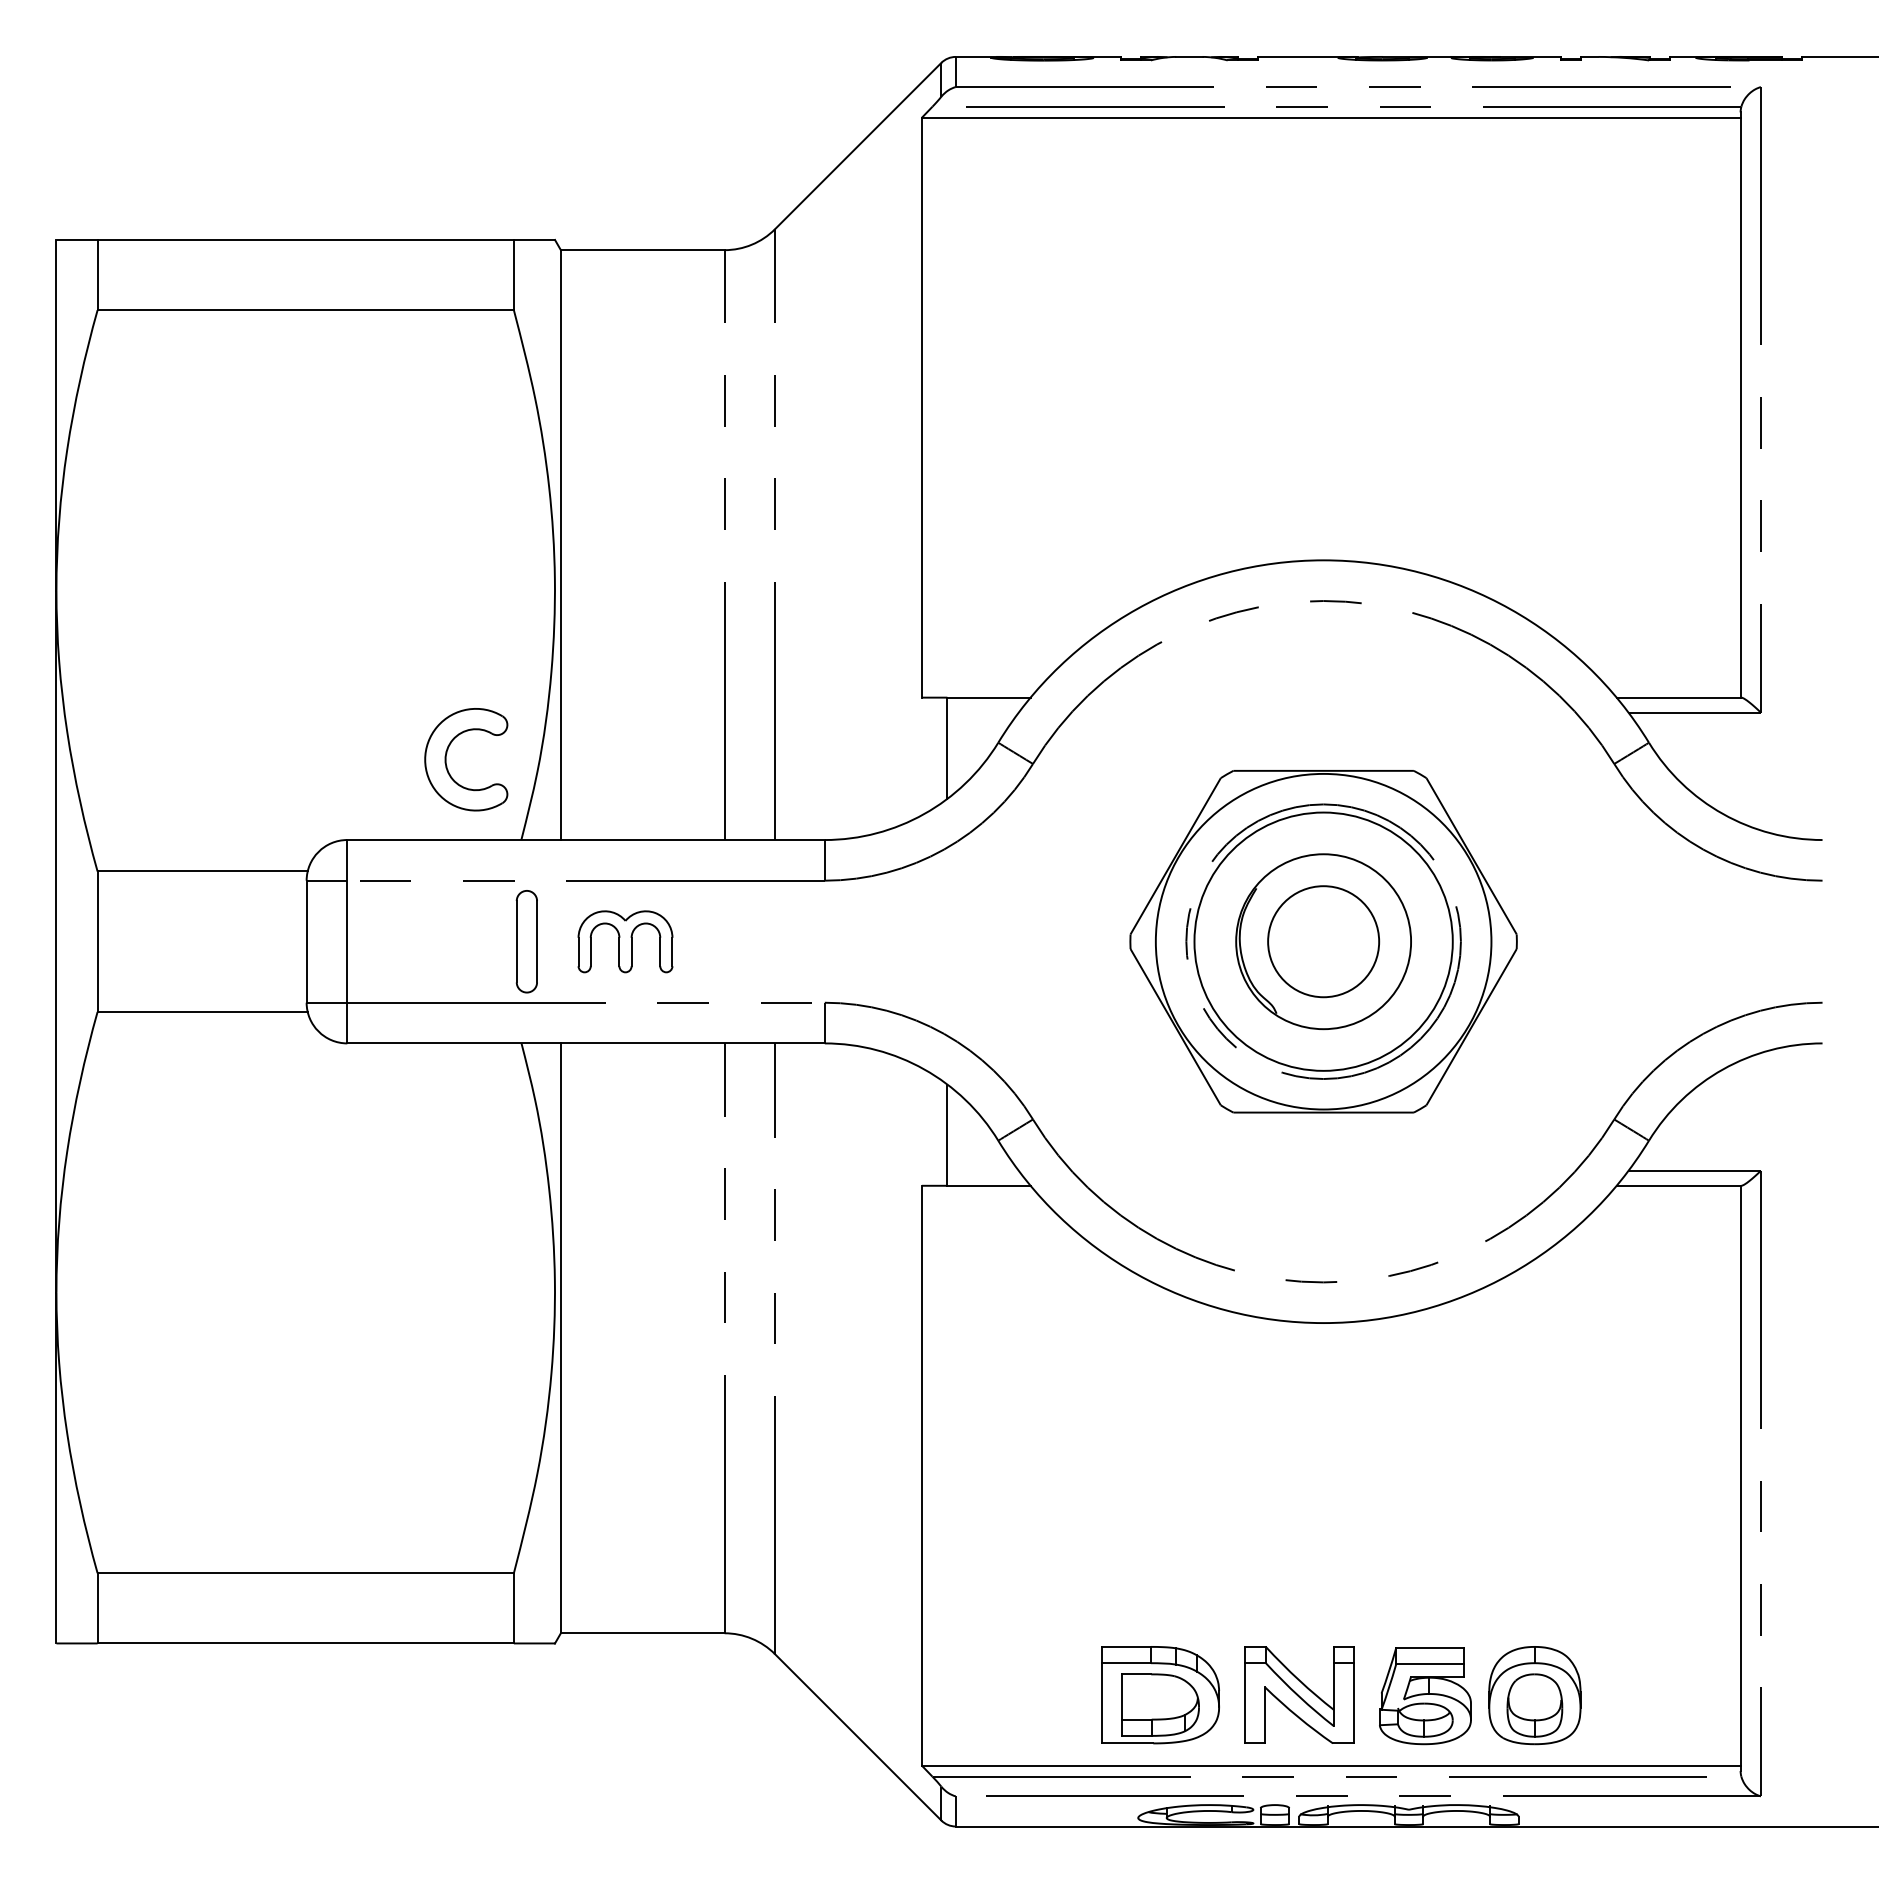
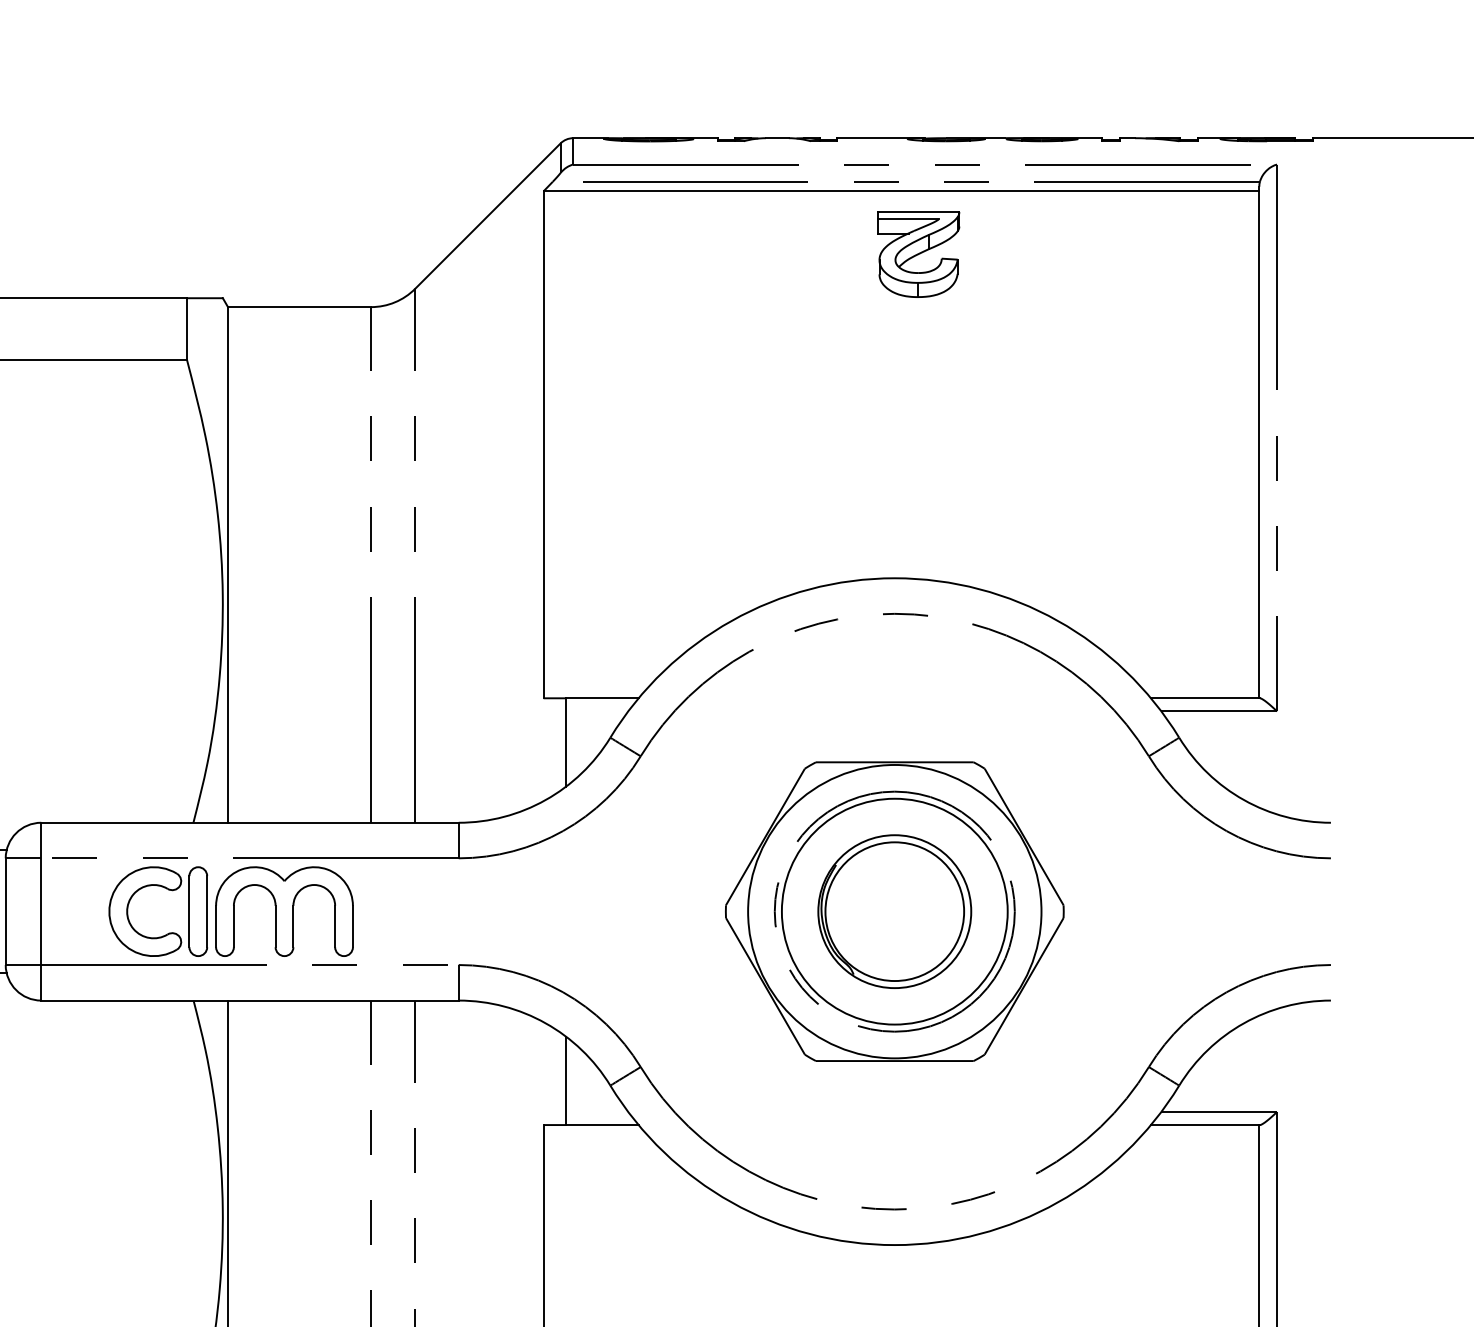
part: (1350, 189) -> (918, 254), added
part: (447, 753) -> (128, 906), moved
part: (625, 941) -> (284, 911), size x1.67
circle: (1323, 941) -> (894, 911), size x1.43

